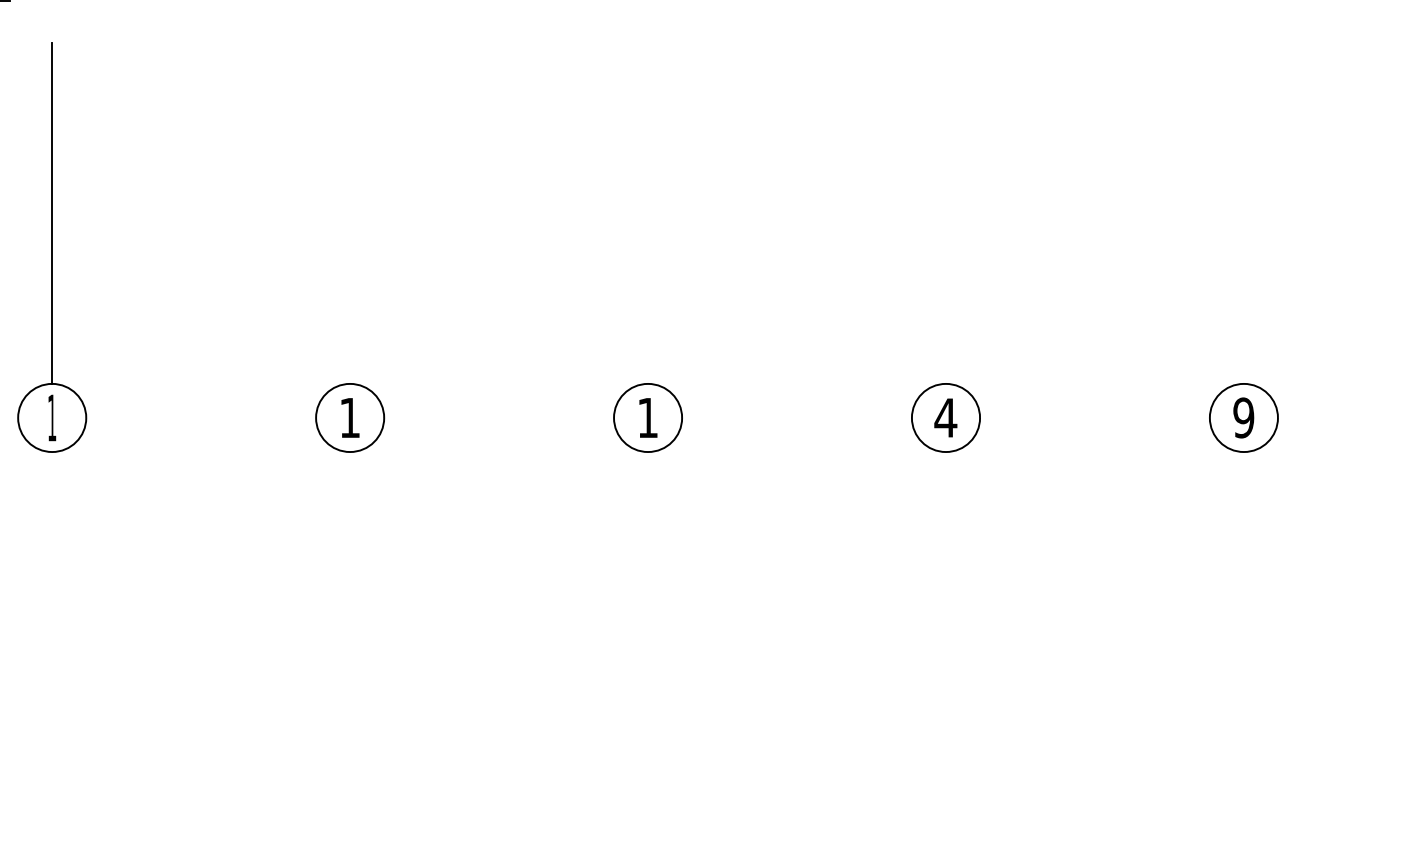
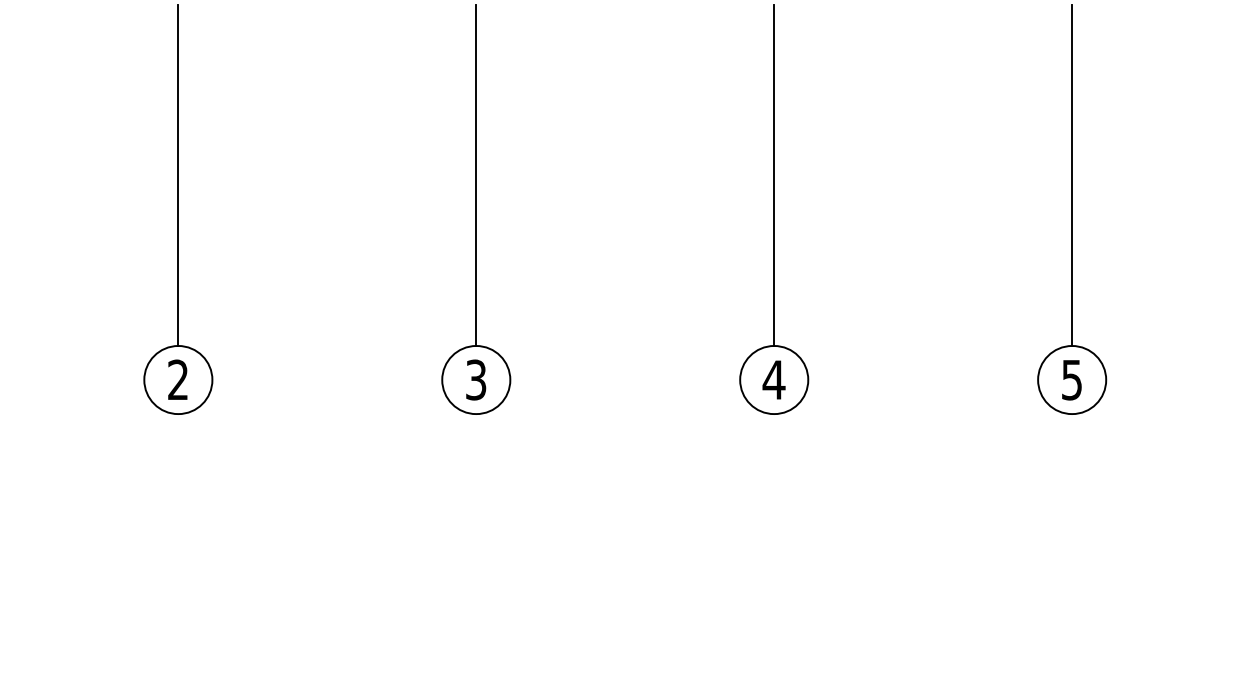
line: (350, 213) -> (178, 175), added
line: (648, 213) -> (476, 175), added
line: (945, 213) -> (773, 175), added
line: (1243, 213) -> (1071, 175), added
text: (349, 417) -> (177, 379), 1 -> 2
text: (647, 417) -> (475, 379), 1 -> 3
text: (1243, 417) -> (1071, 379), 9 -> 5

